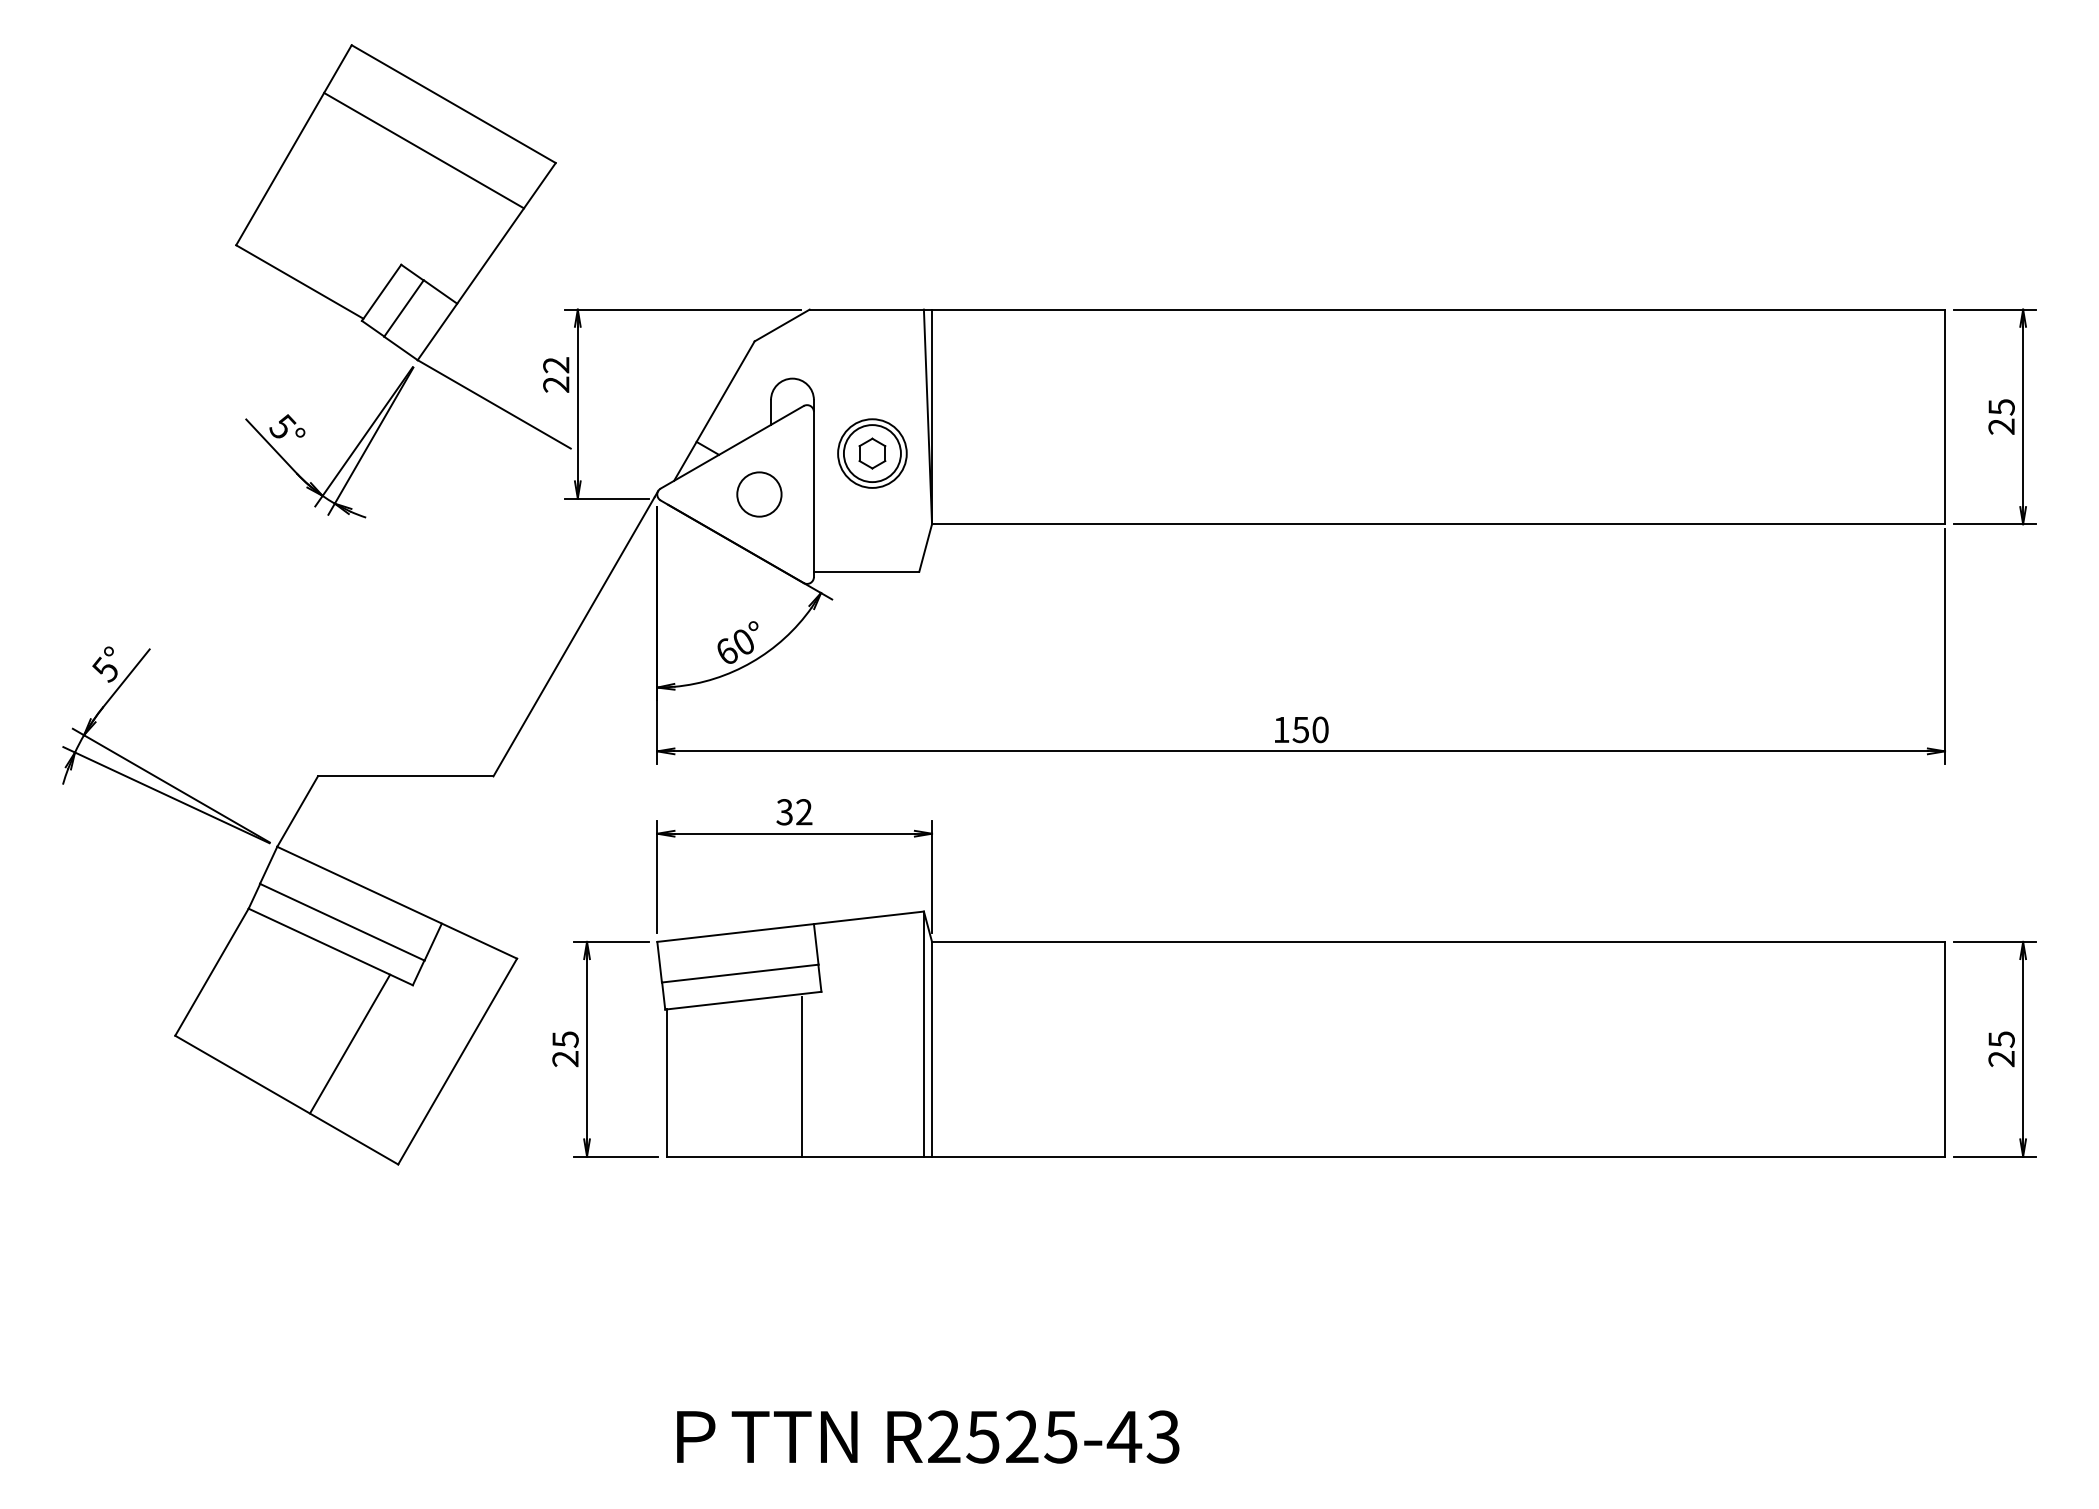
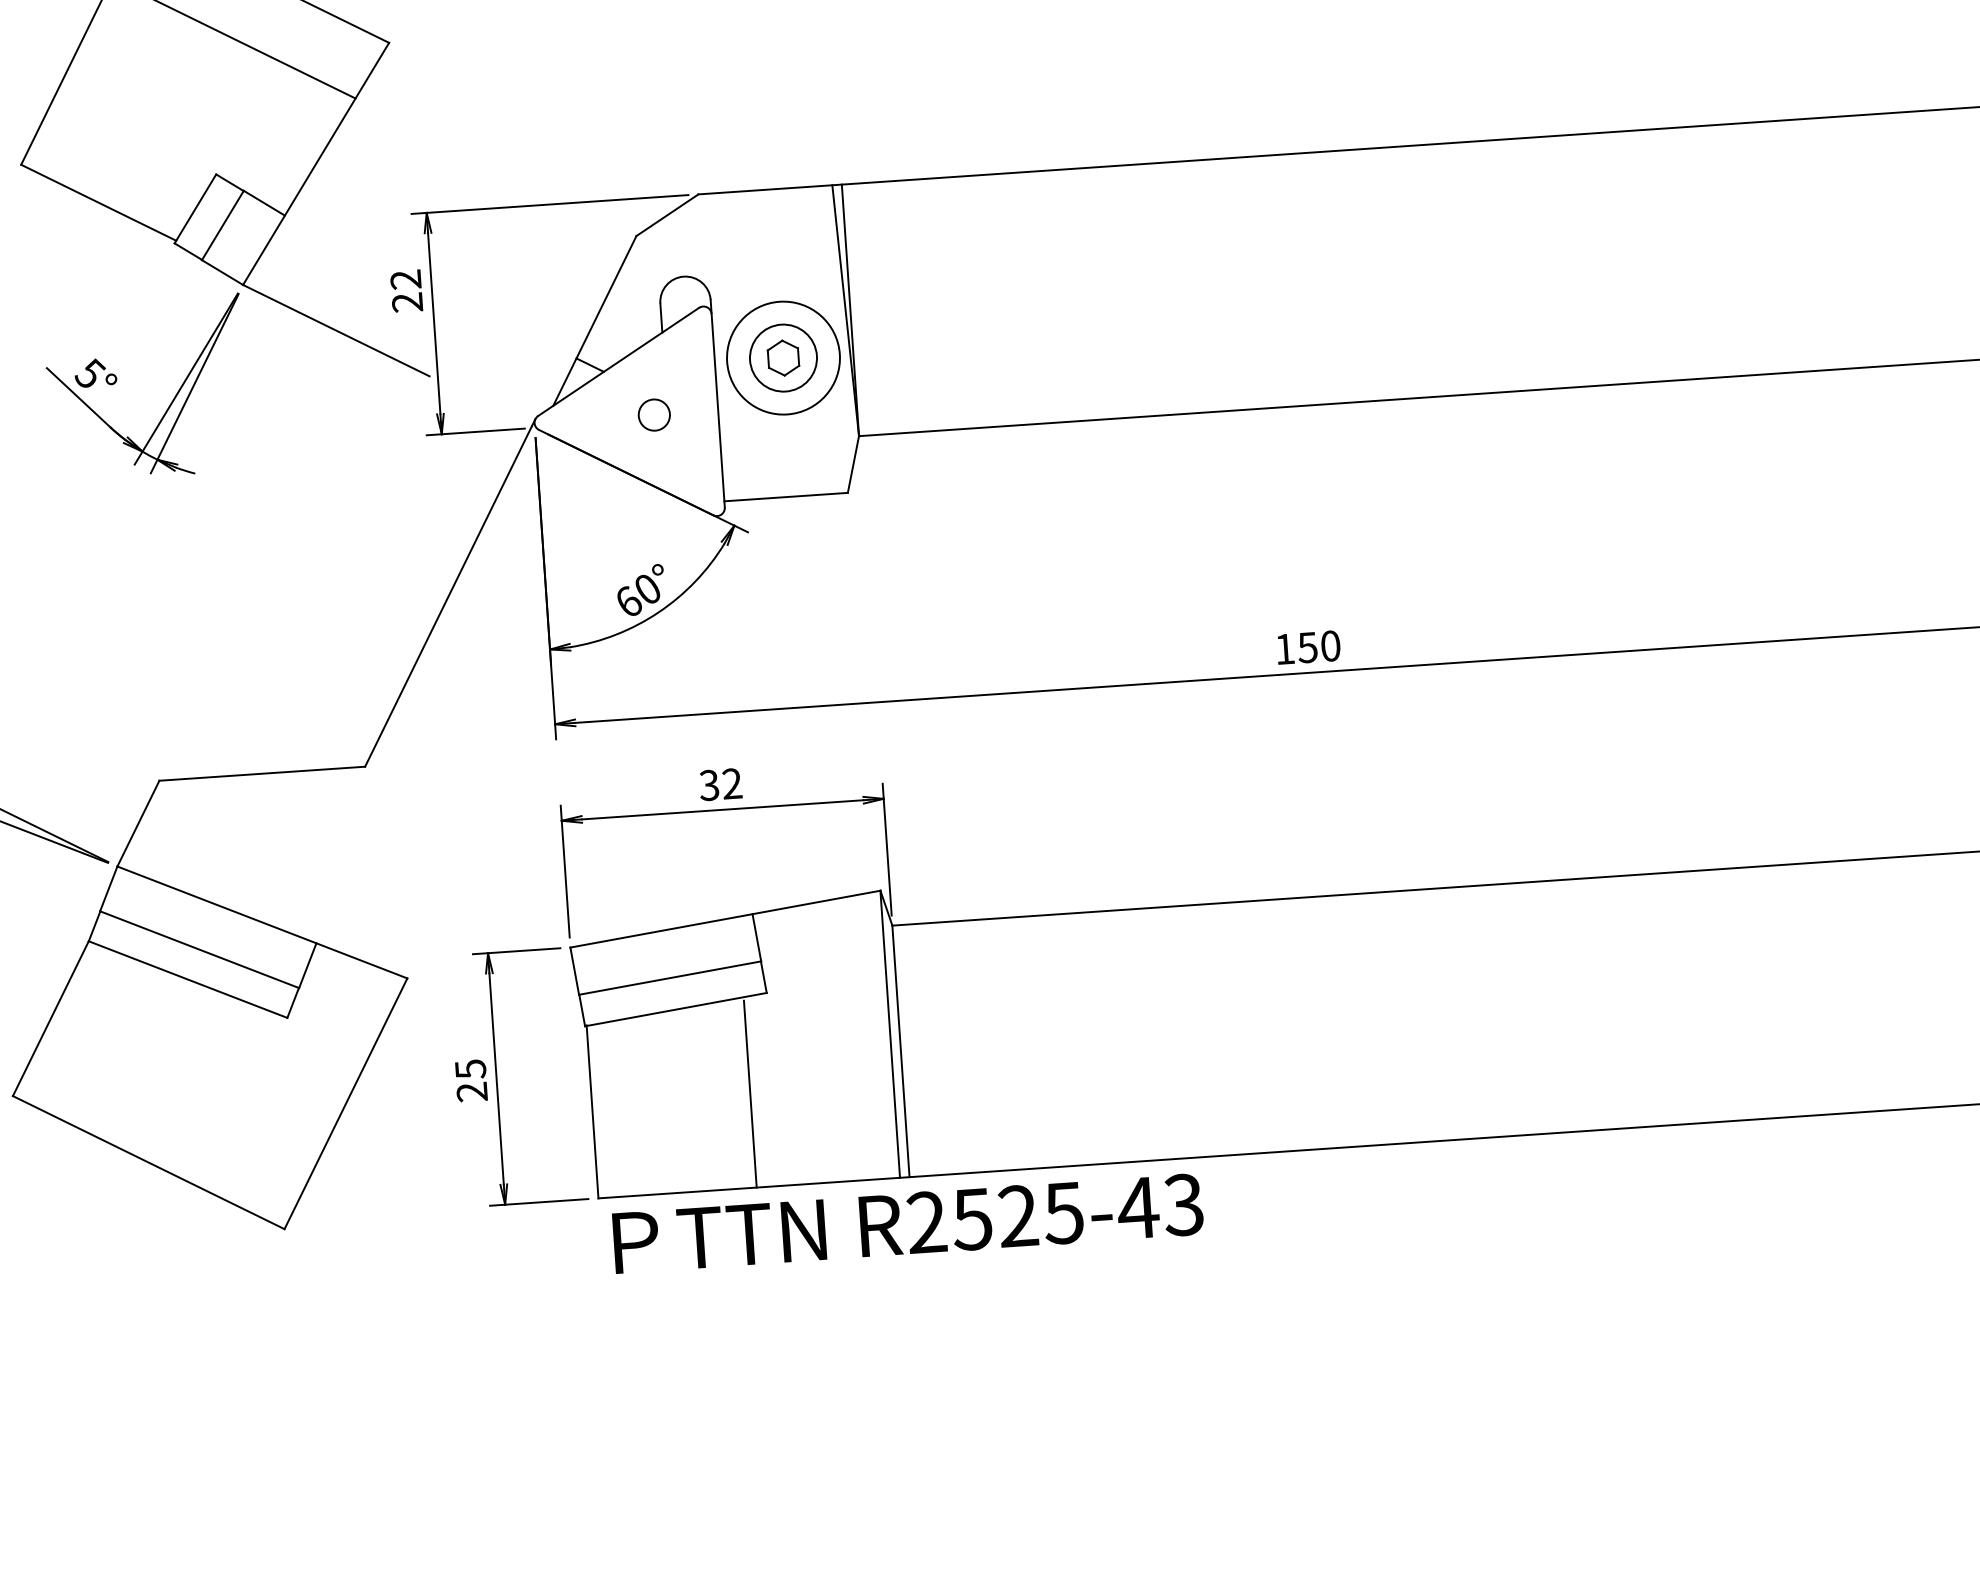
circle: (872, 453) -> (783, 357), size x1.4
circle: (759, 494) -> (654, 415), size x0.6
line: (350, 1043) -> (218, 1091), removed
text: (928, 1436) -> (908, 1223), moved

